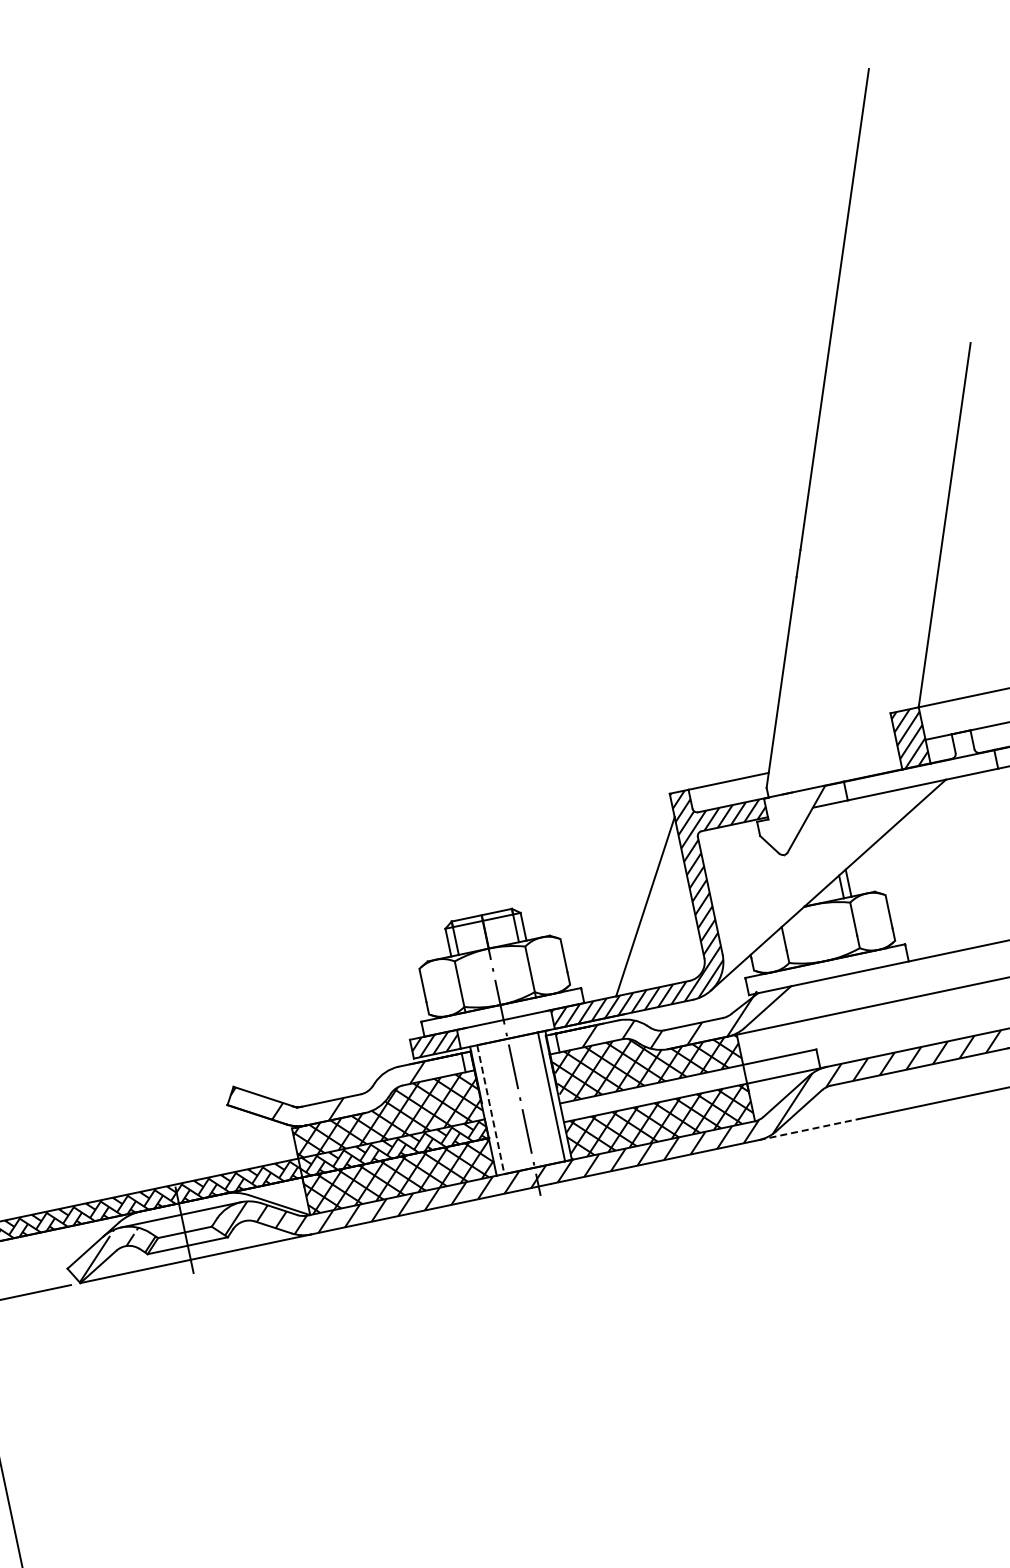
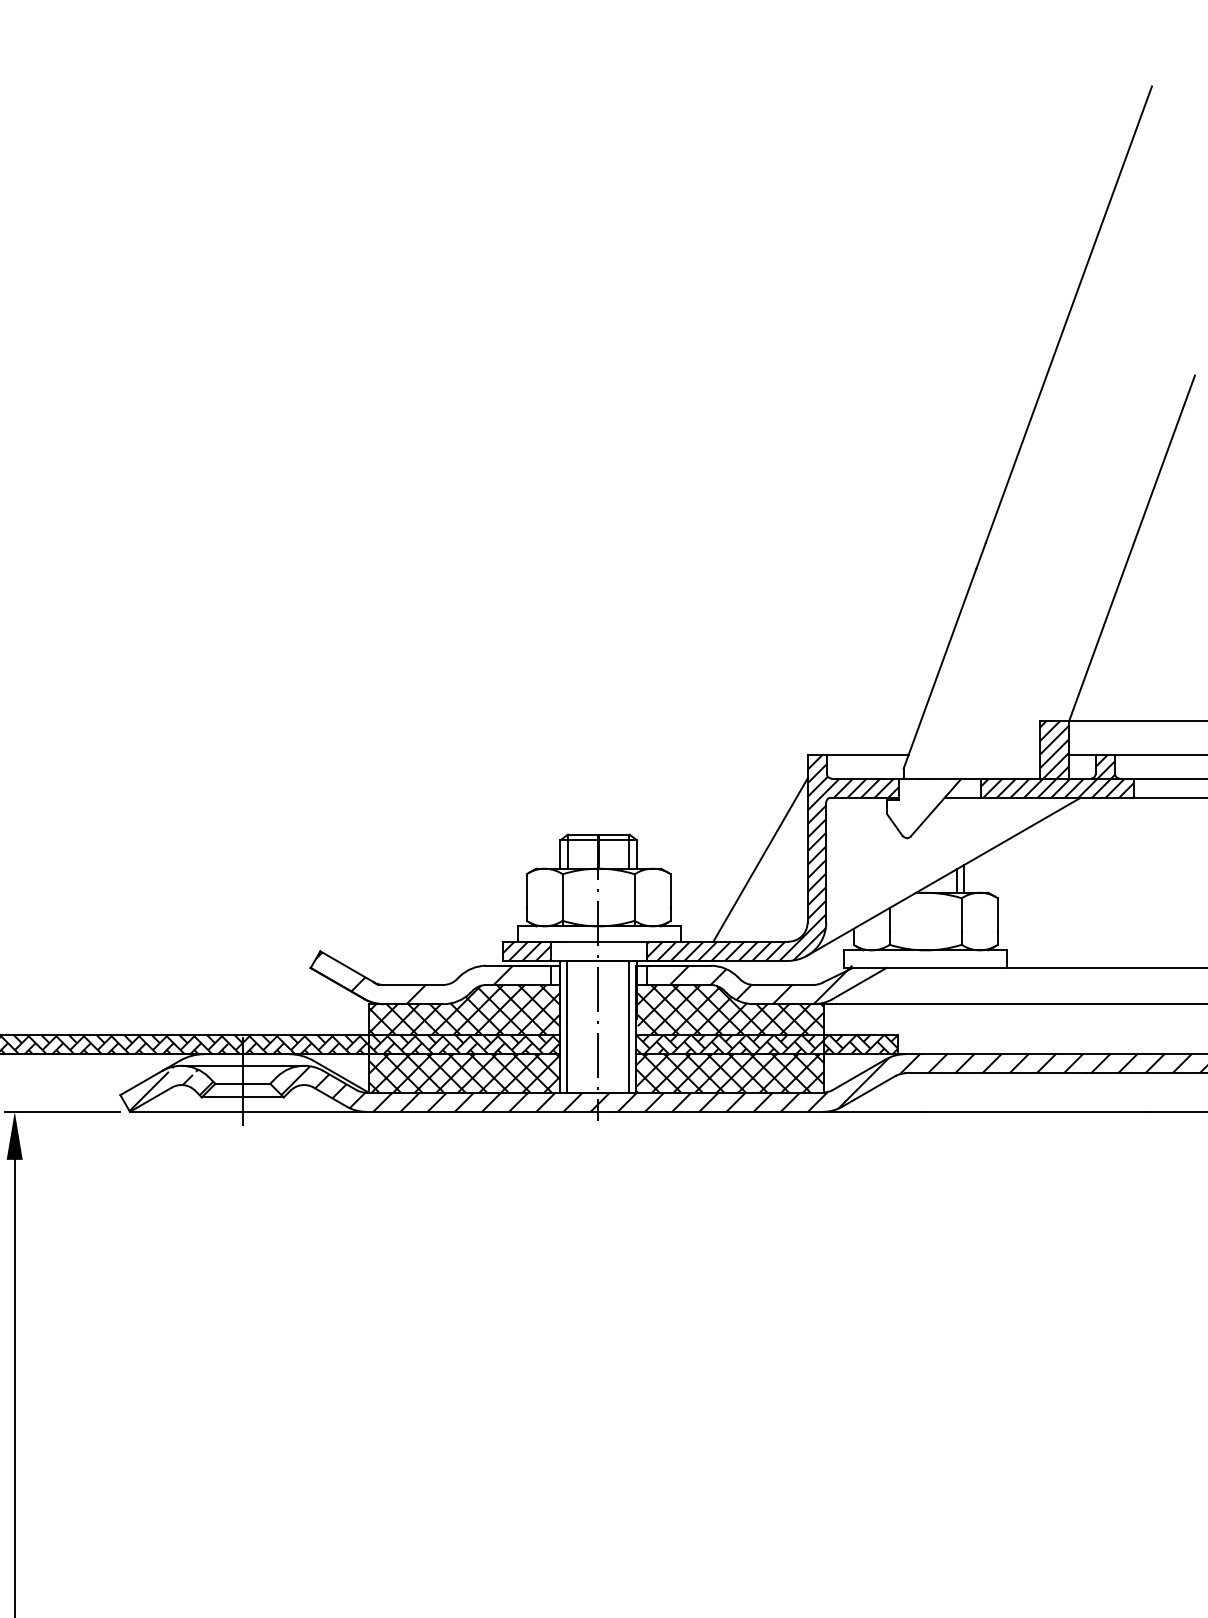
hatch: (918, 762) -> (1057, 775), added
hatch: (690, 1085) -> (767, 1044), added
line: (490, 1109) -> (567, 1026), dashed -> solid
line: (808, 1129) -> (874, 1111), dashed -> solid

